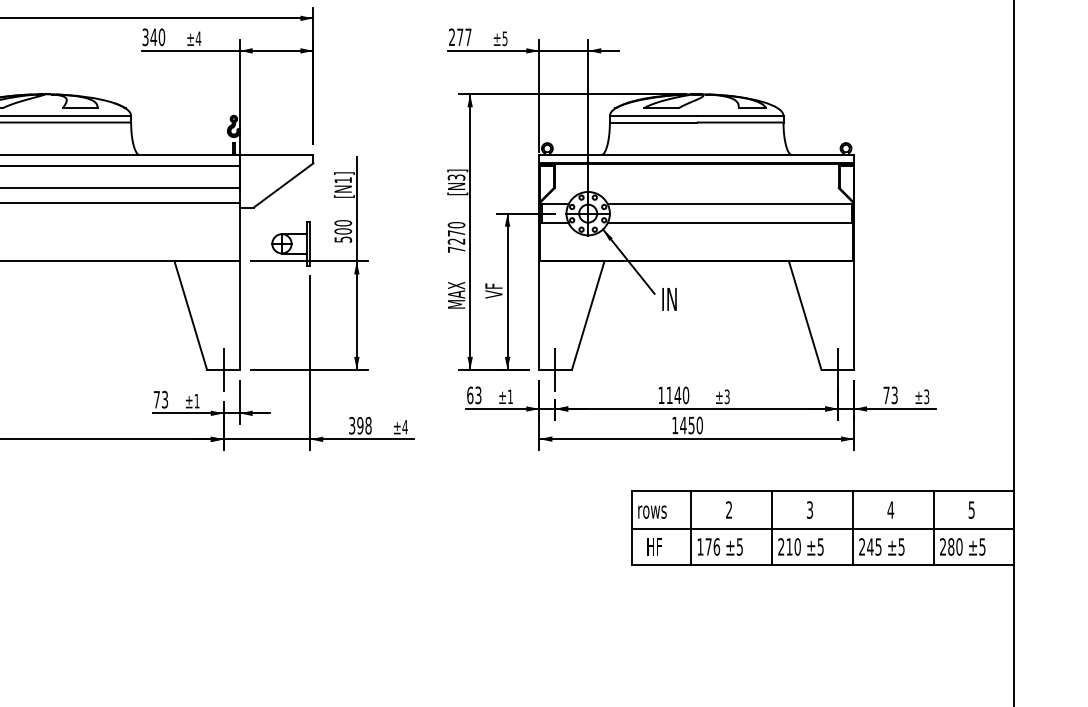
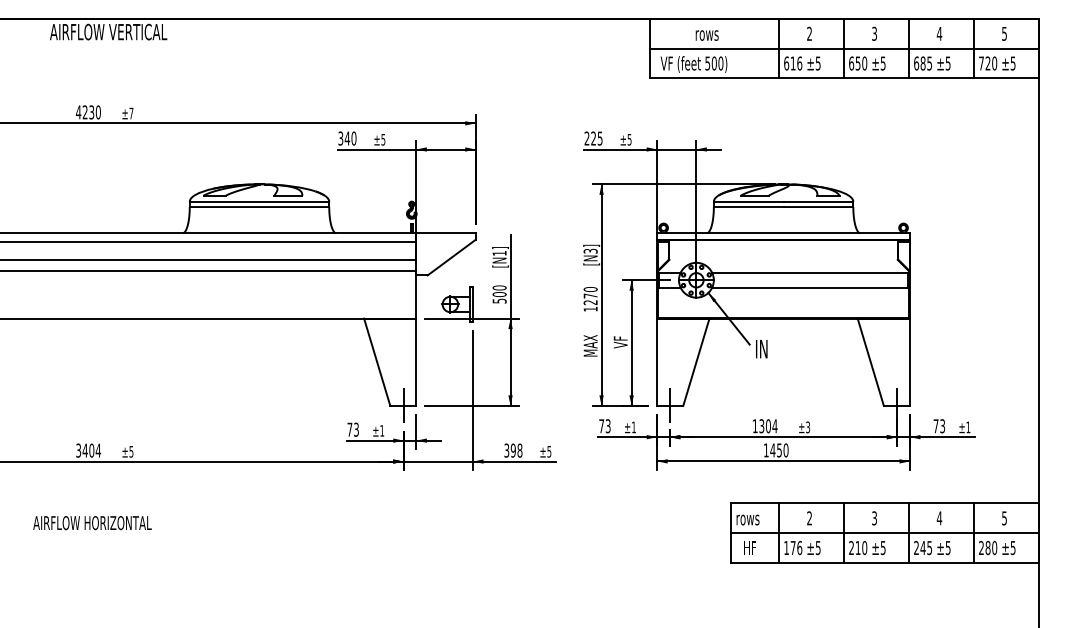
text: (463, 37) -> (596, 138), 277 -> 225
text: (198, 38) -> (383, 139), ±4 -> ±5
text: (456, 248) -> (590, 308), 7270 -> 1270
text: (470, 395) -> (601, 426), 63 -> 73
text: (677, 395) -> (768, 426), 1140 -> 1304
text: (926, 396) -> (968, 427), ±3 -> ±1
text: (405, 426) -> (549, 451), ±4 -> ±5

